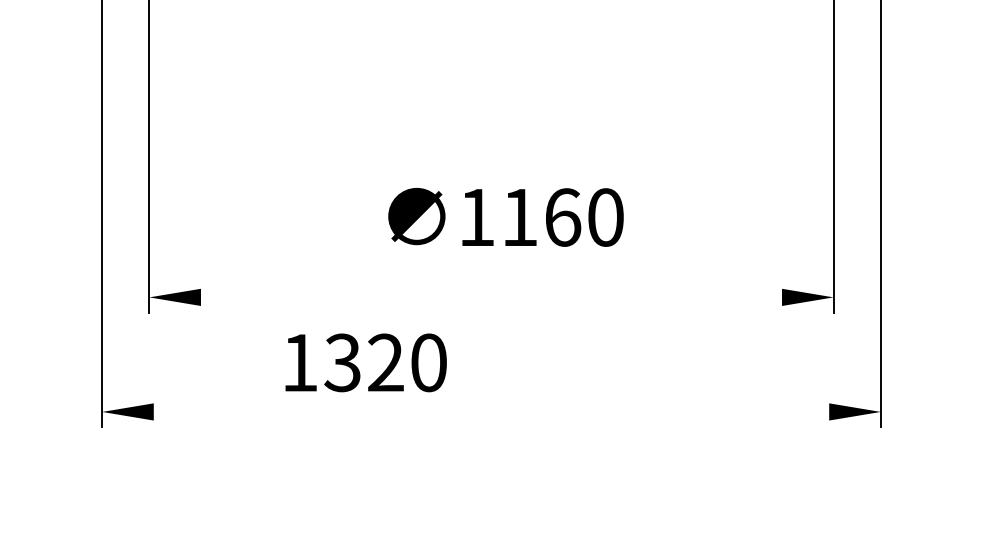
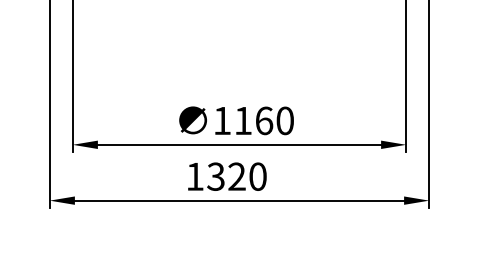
text: (505, 216) -> (236, 120), moved
line: (491, 296) -> (239, 144), added
text: (366, 362) -> (227, 176), moved
line: (491, 411) -> (239, 200), added

